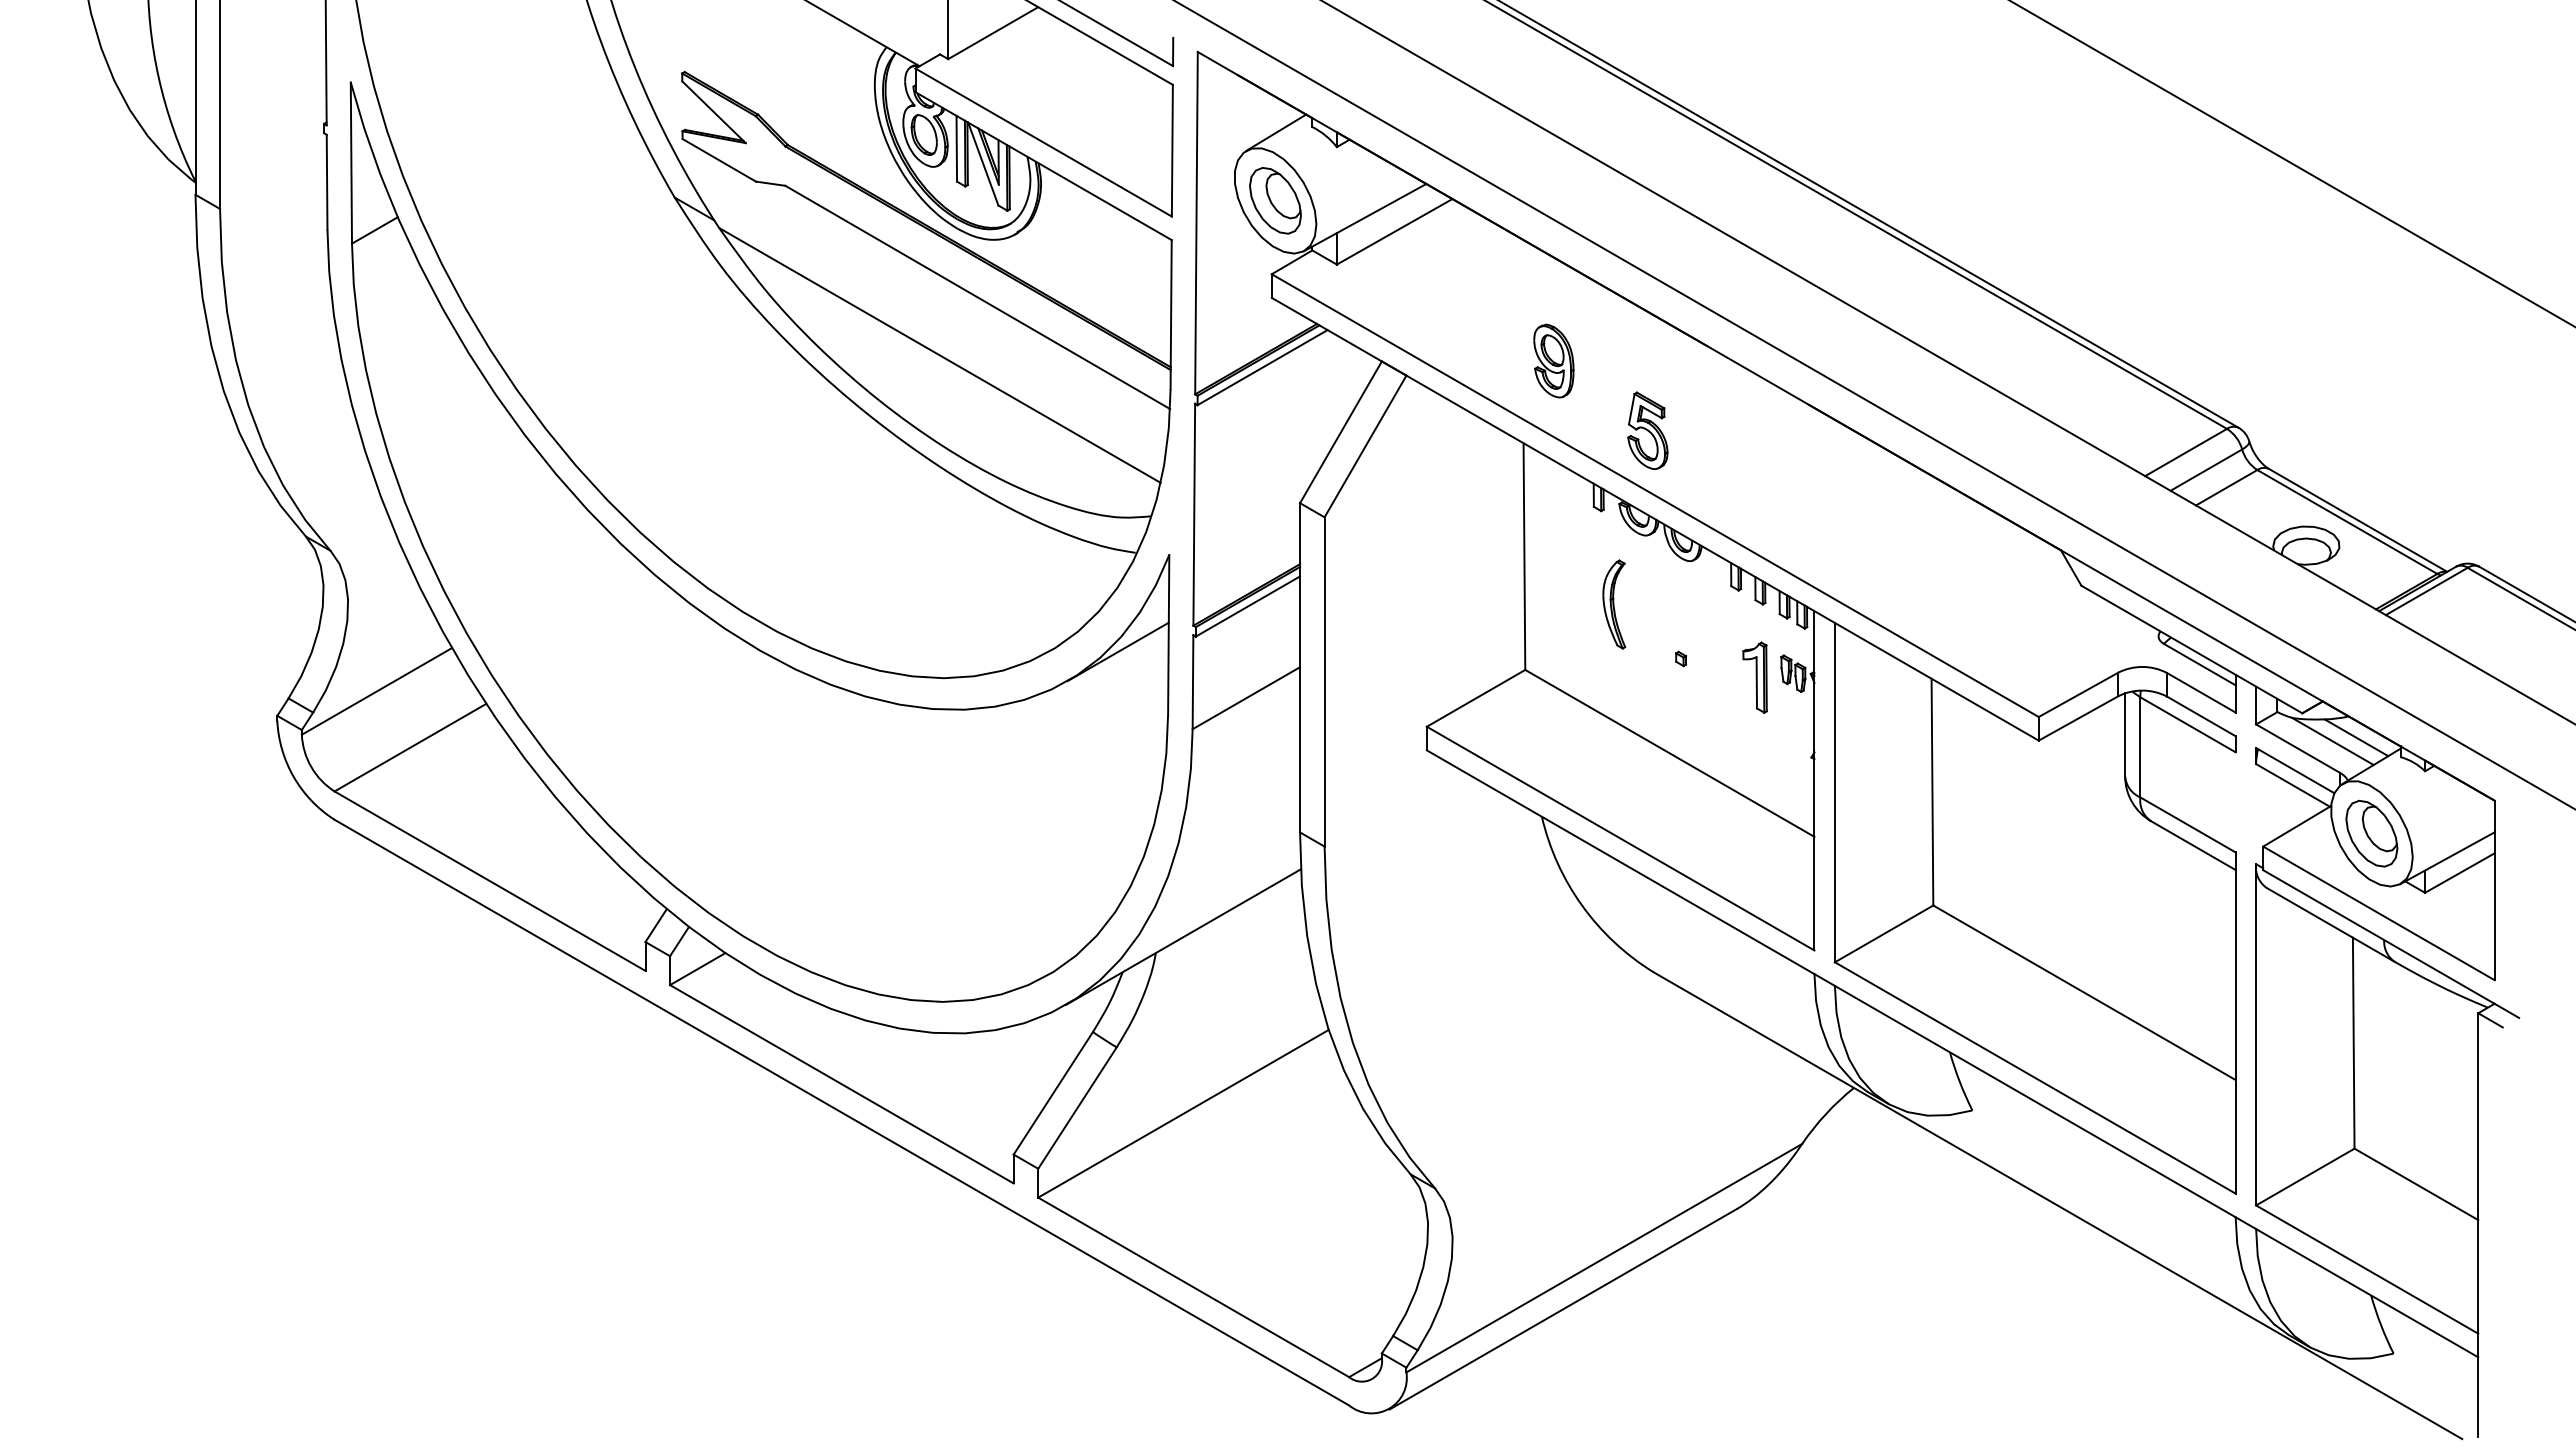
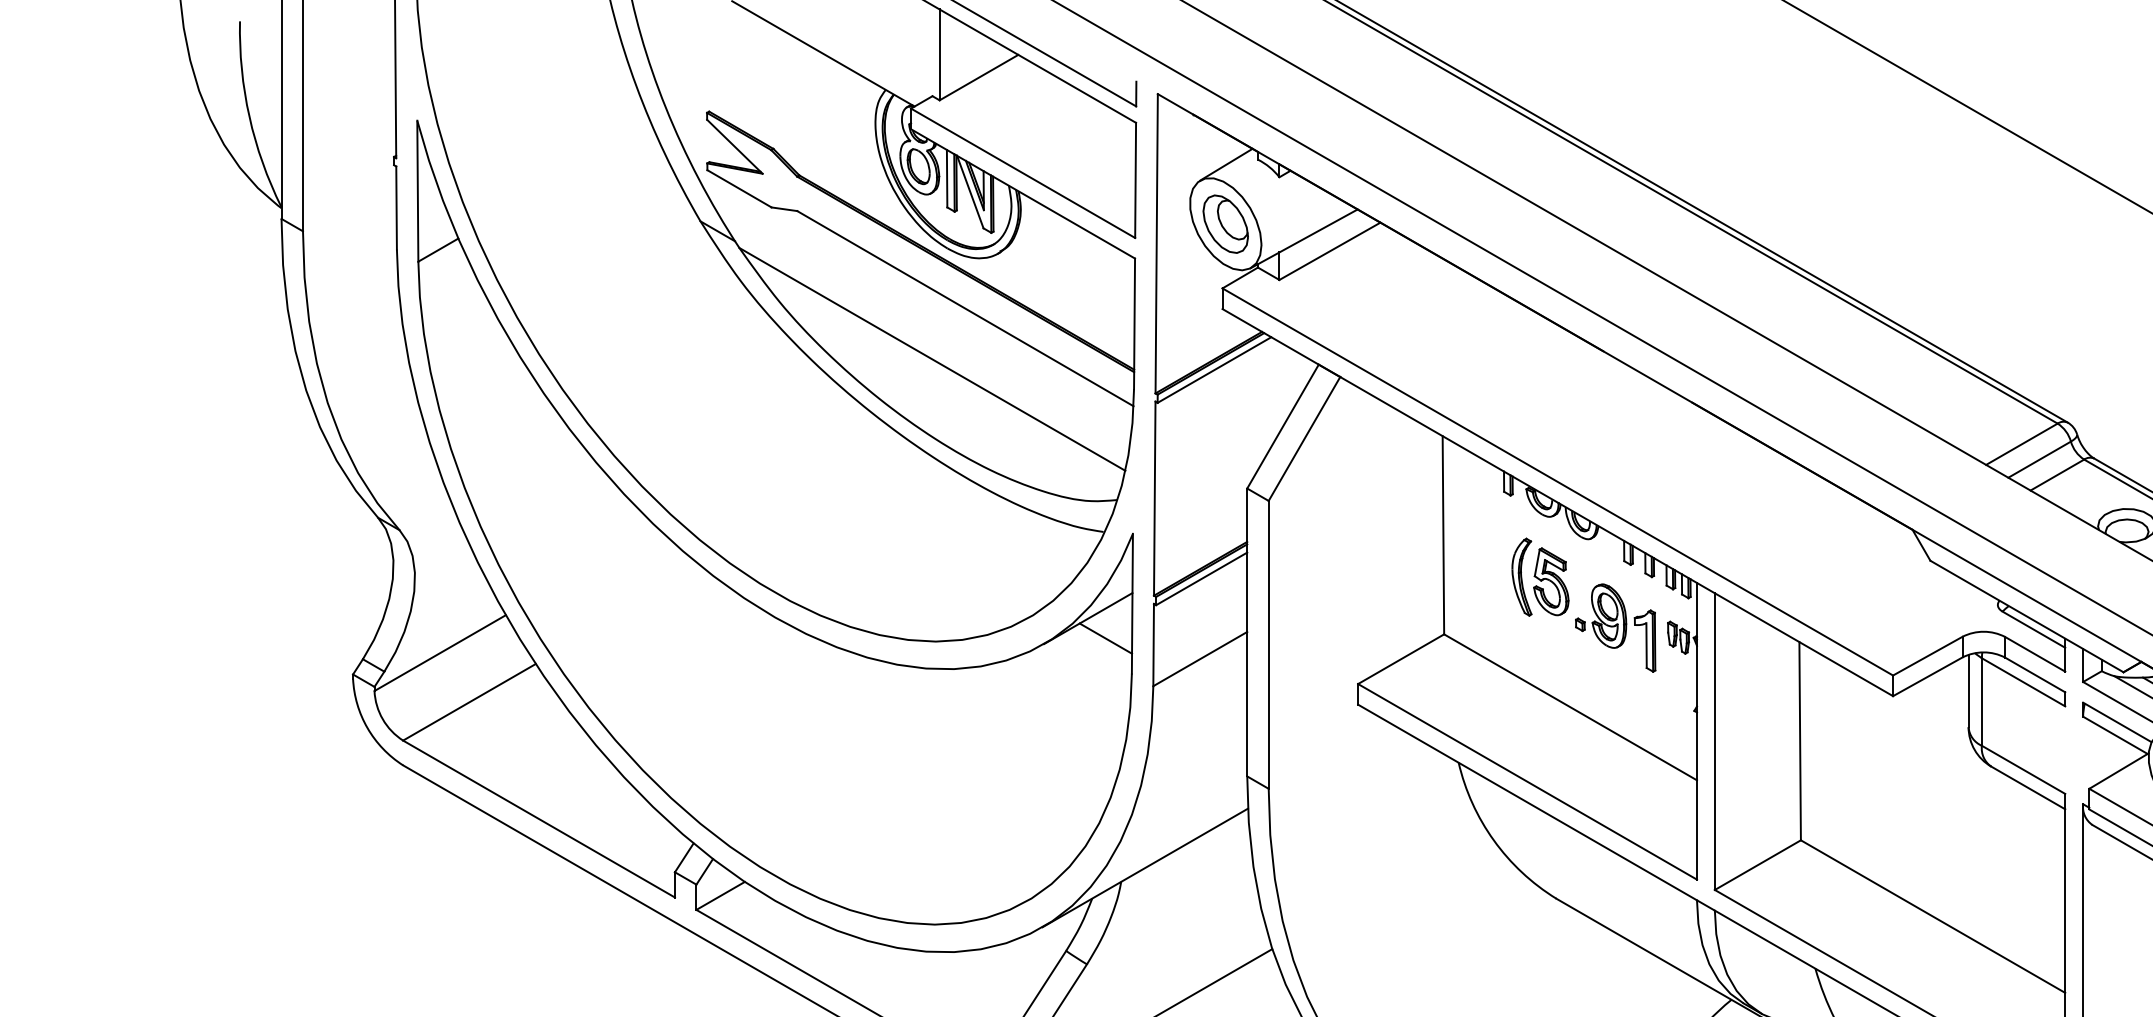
part: (1553, 360) -> (1608, 615), moved
part: (1647, 430) -> (1551, 581), moved
line: (1138, 674) -> (1105, 638), added

